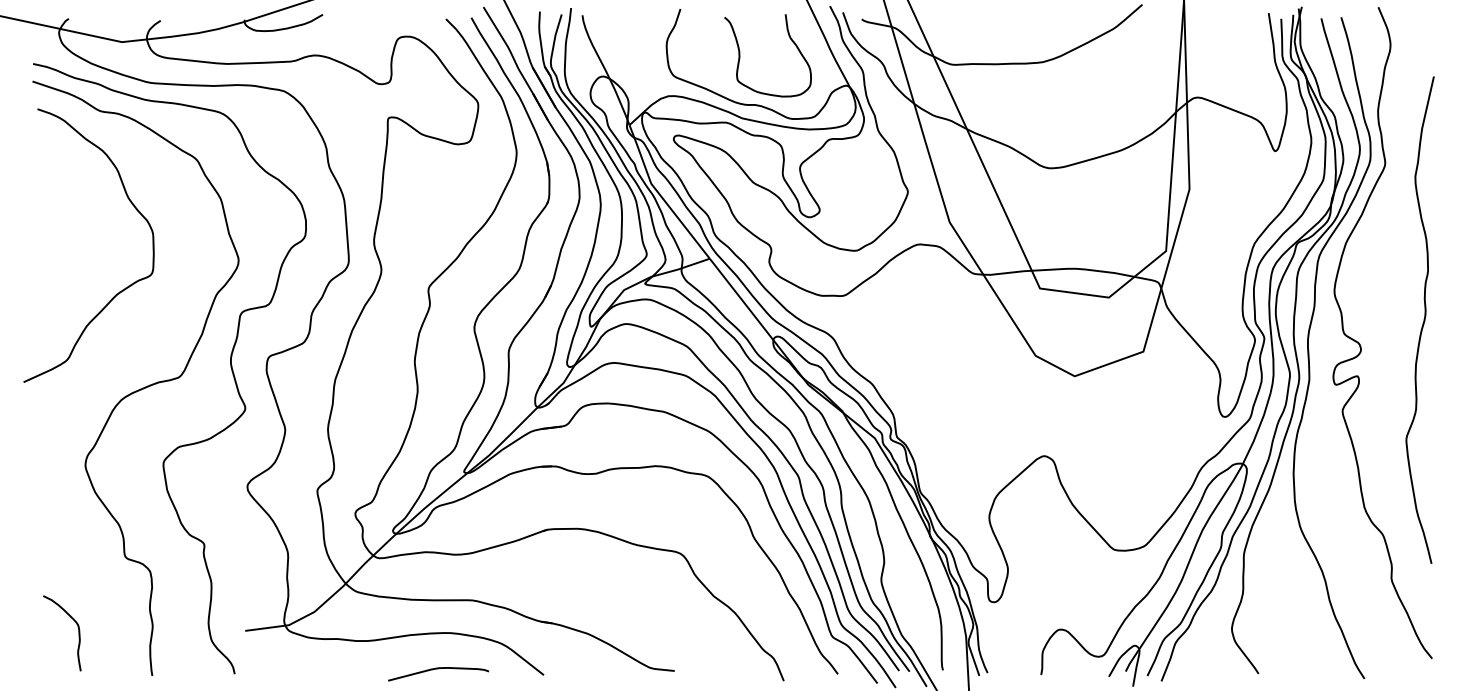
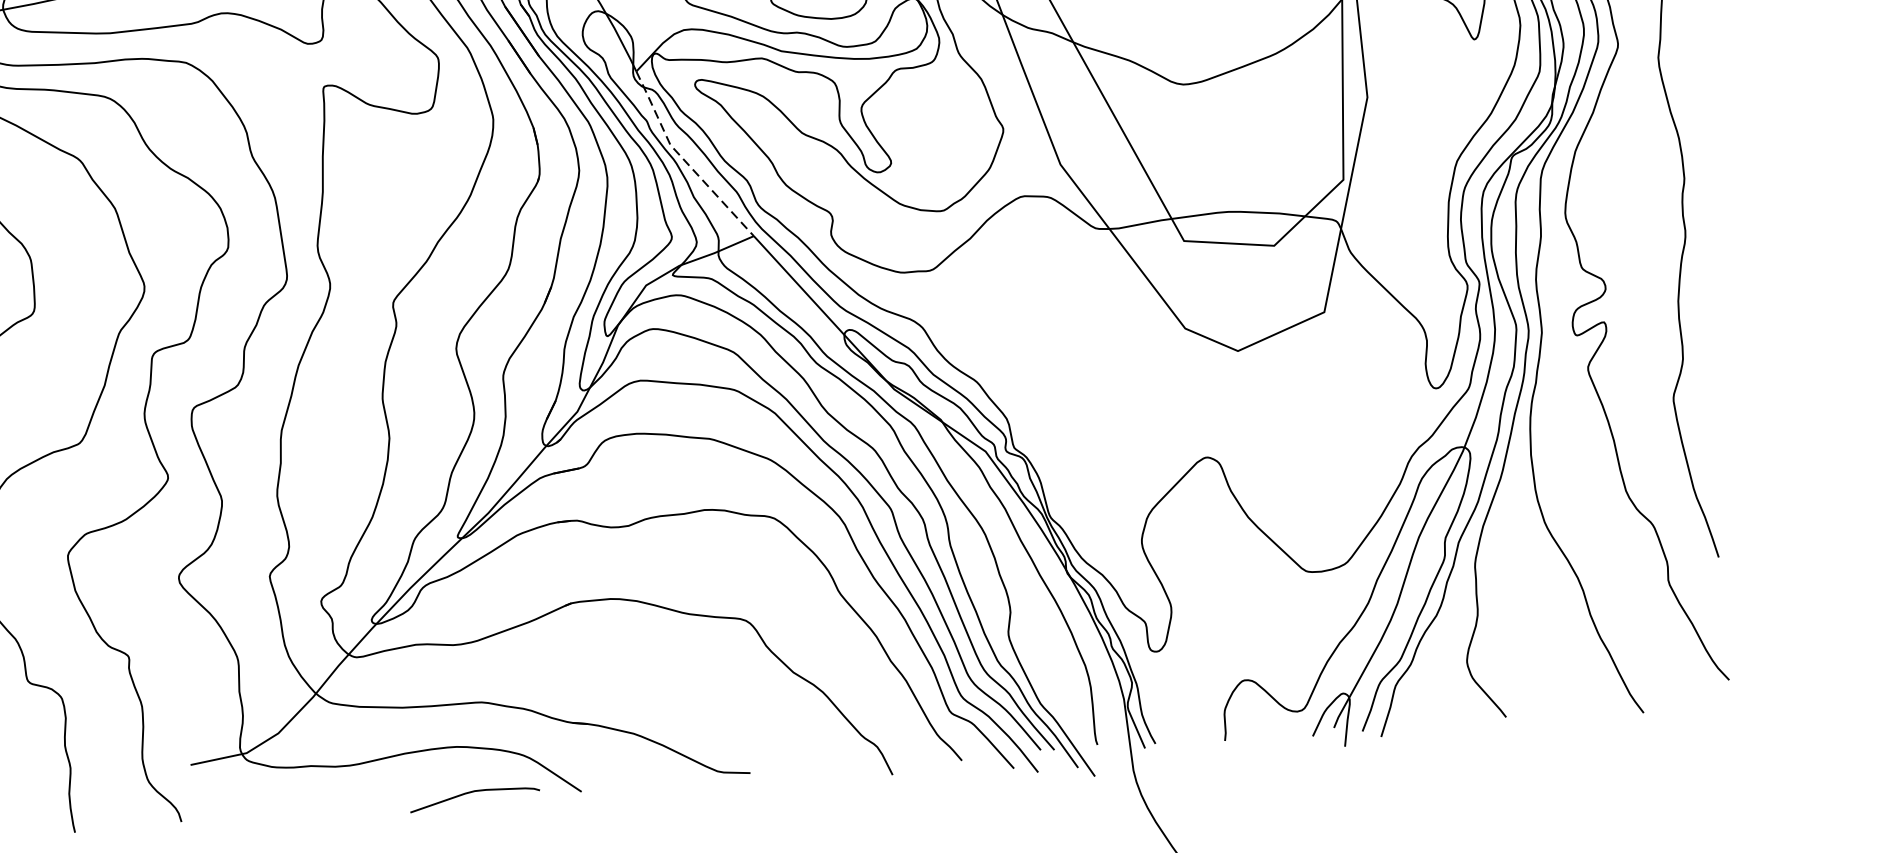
line: (661, 196) -> (685, 160), solid -> dashed
curve: (438, 669) -> (474, 792), moved

